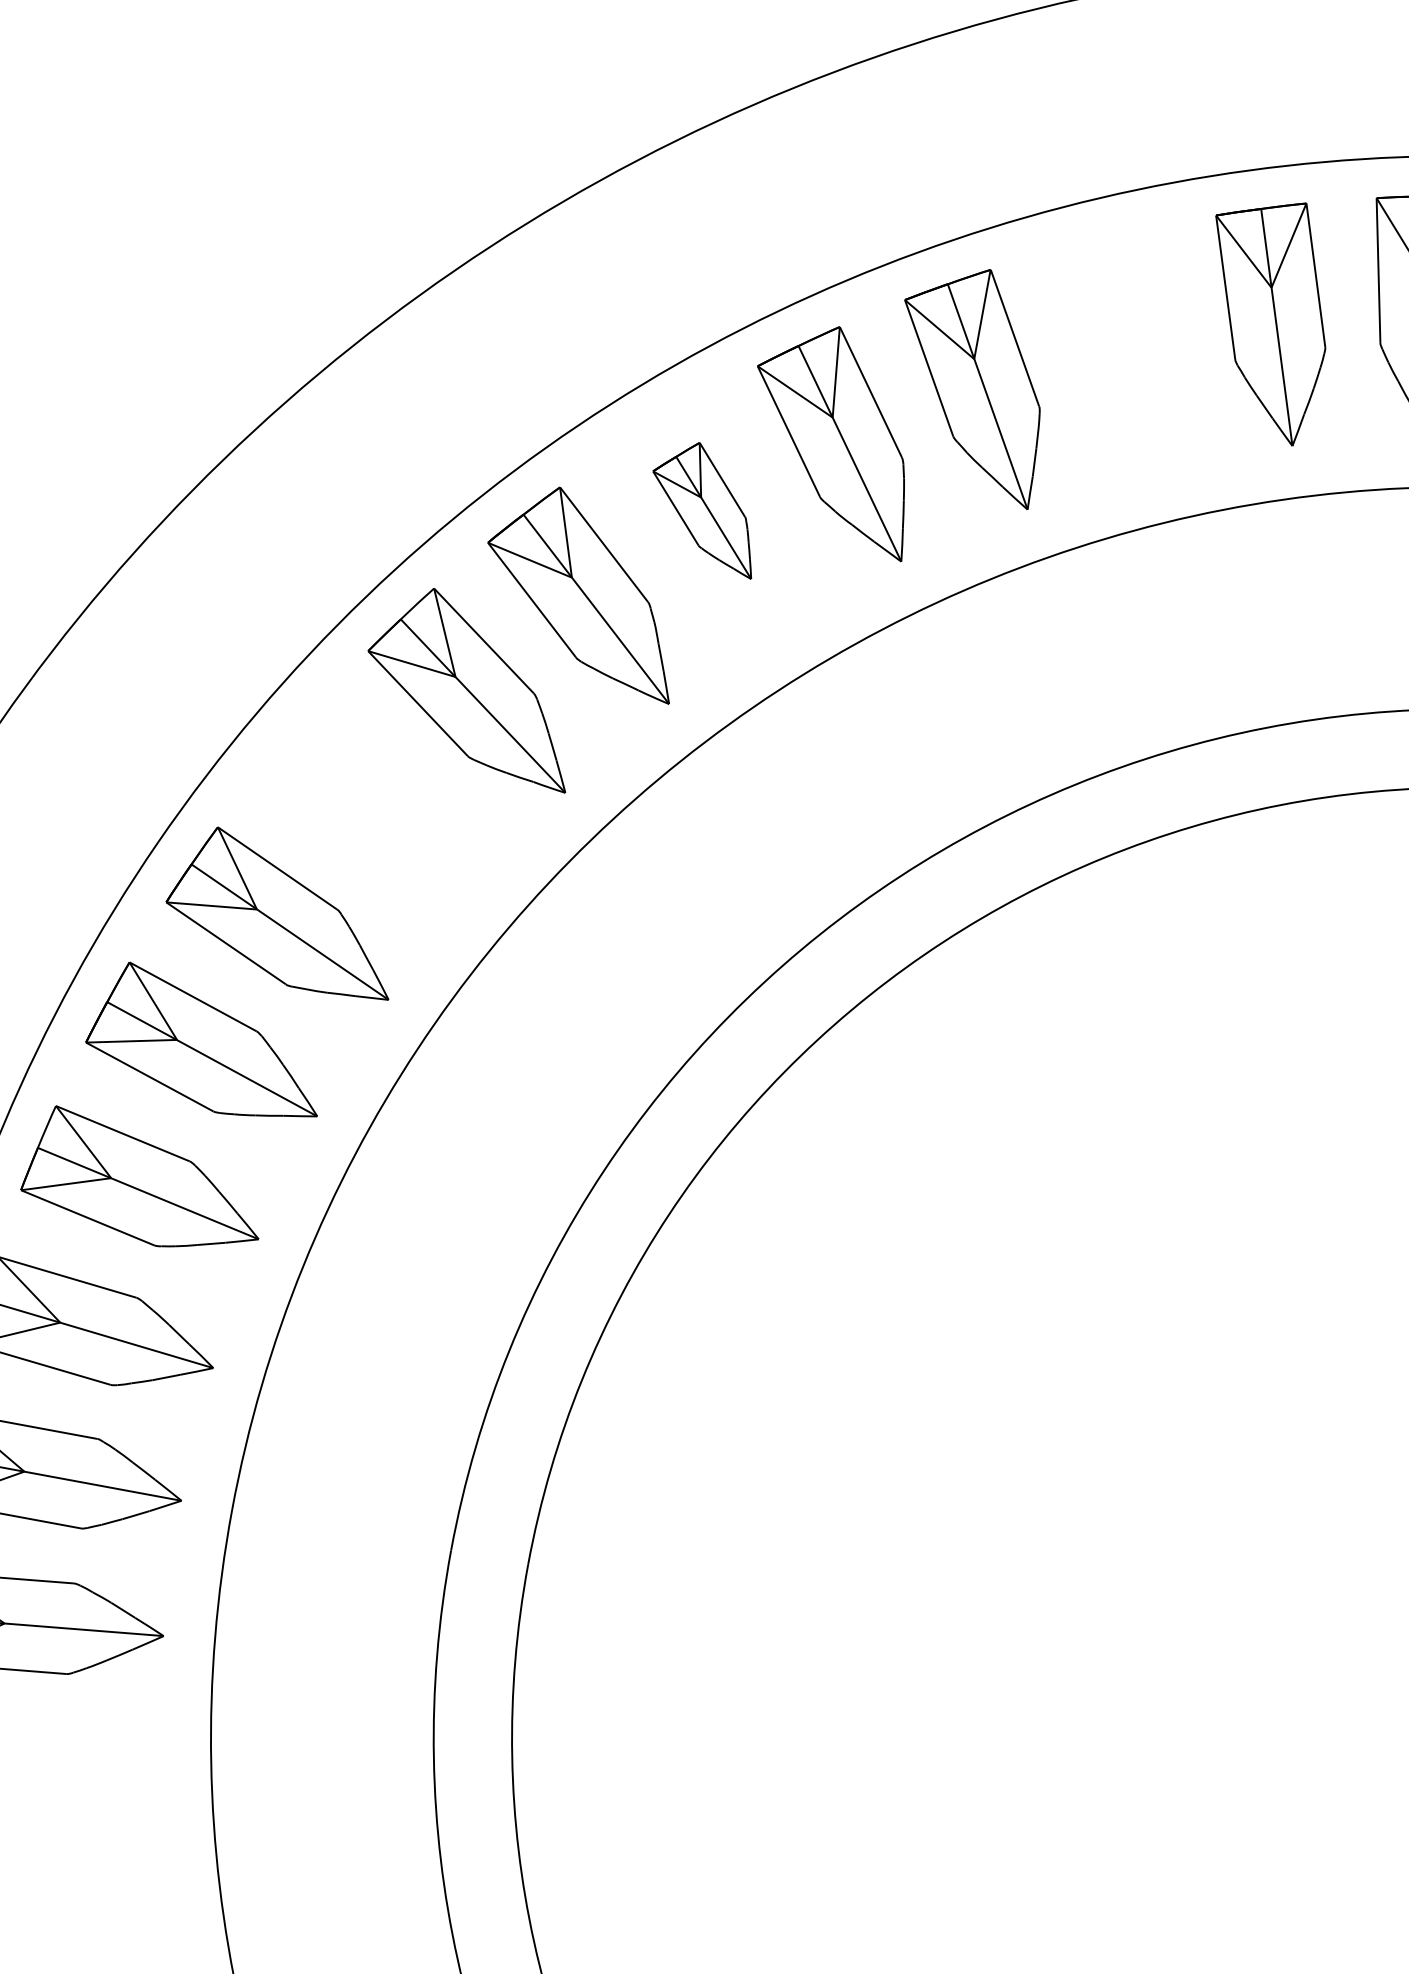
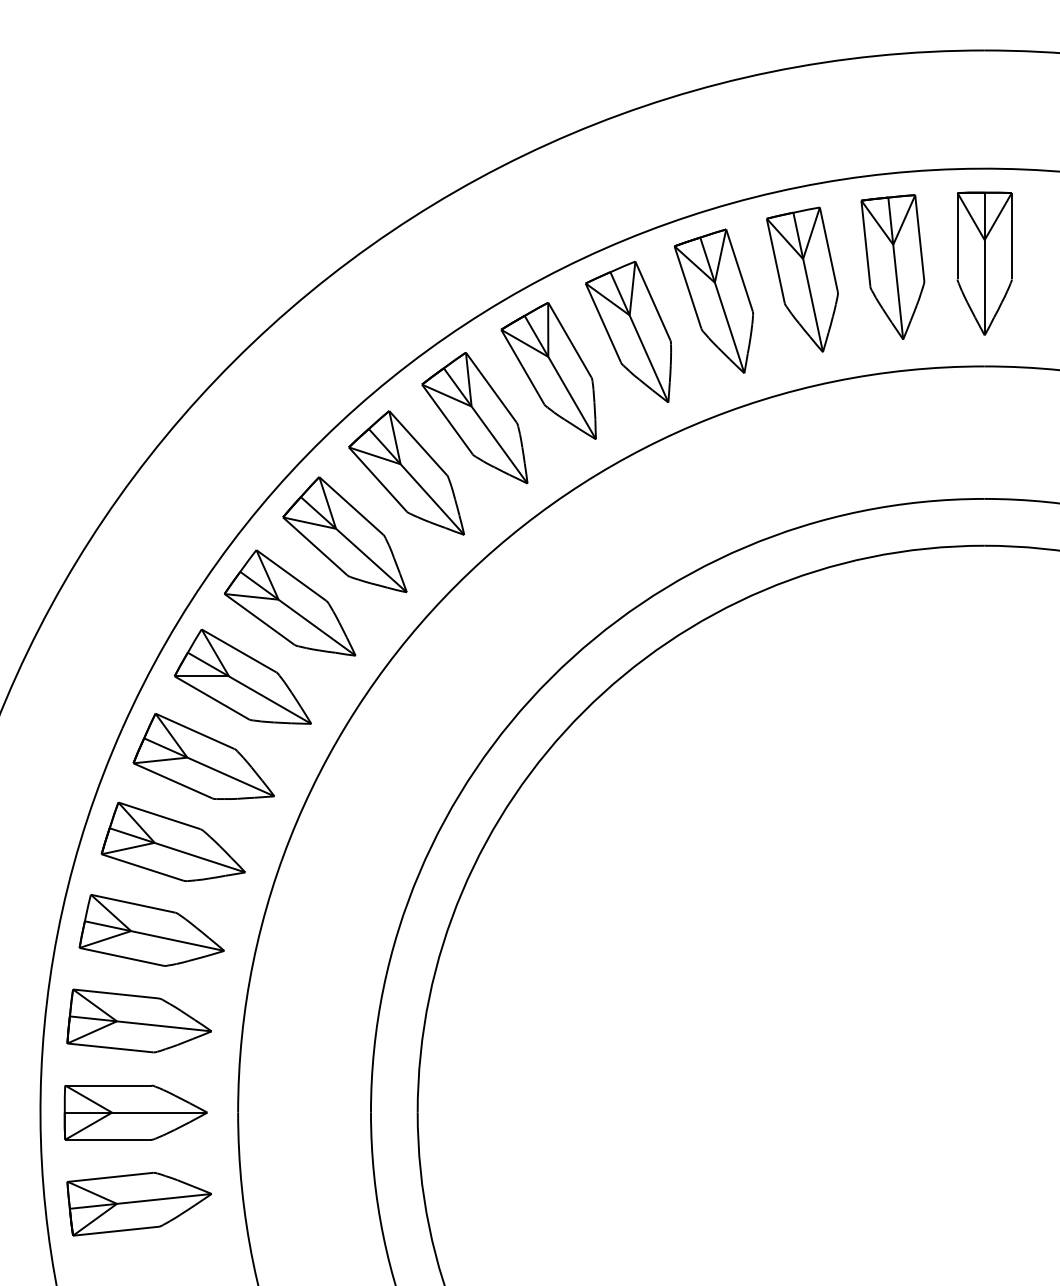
part: (1114, 341) -> (628, 331), added
part: (705, 506) -> (406, 472), size x1.67
part: (372, 792) -> (242, 676), added

